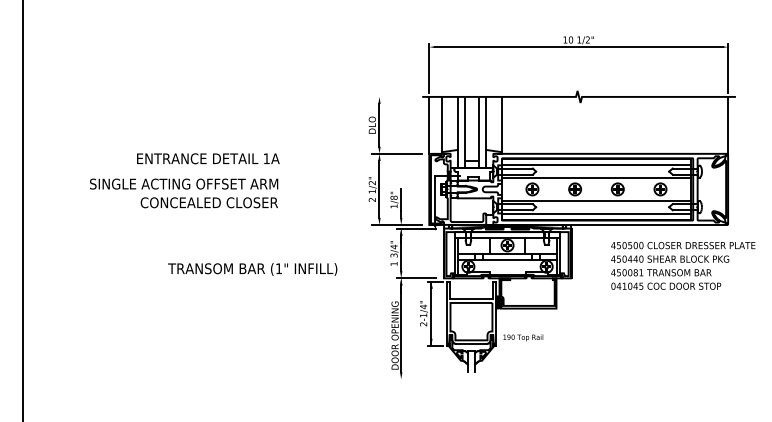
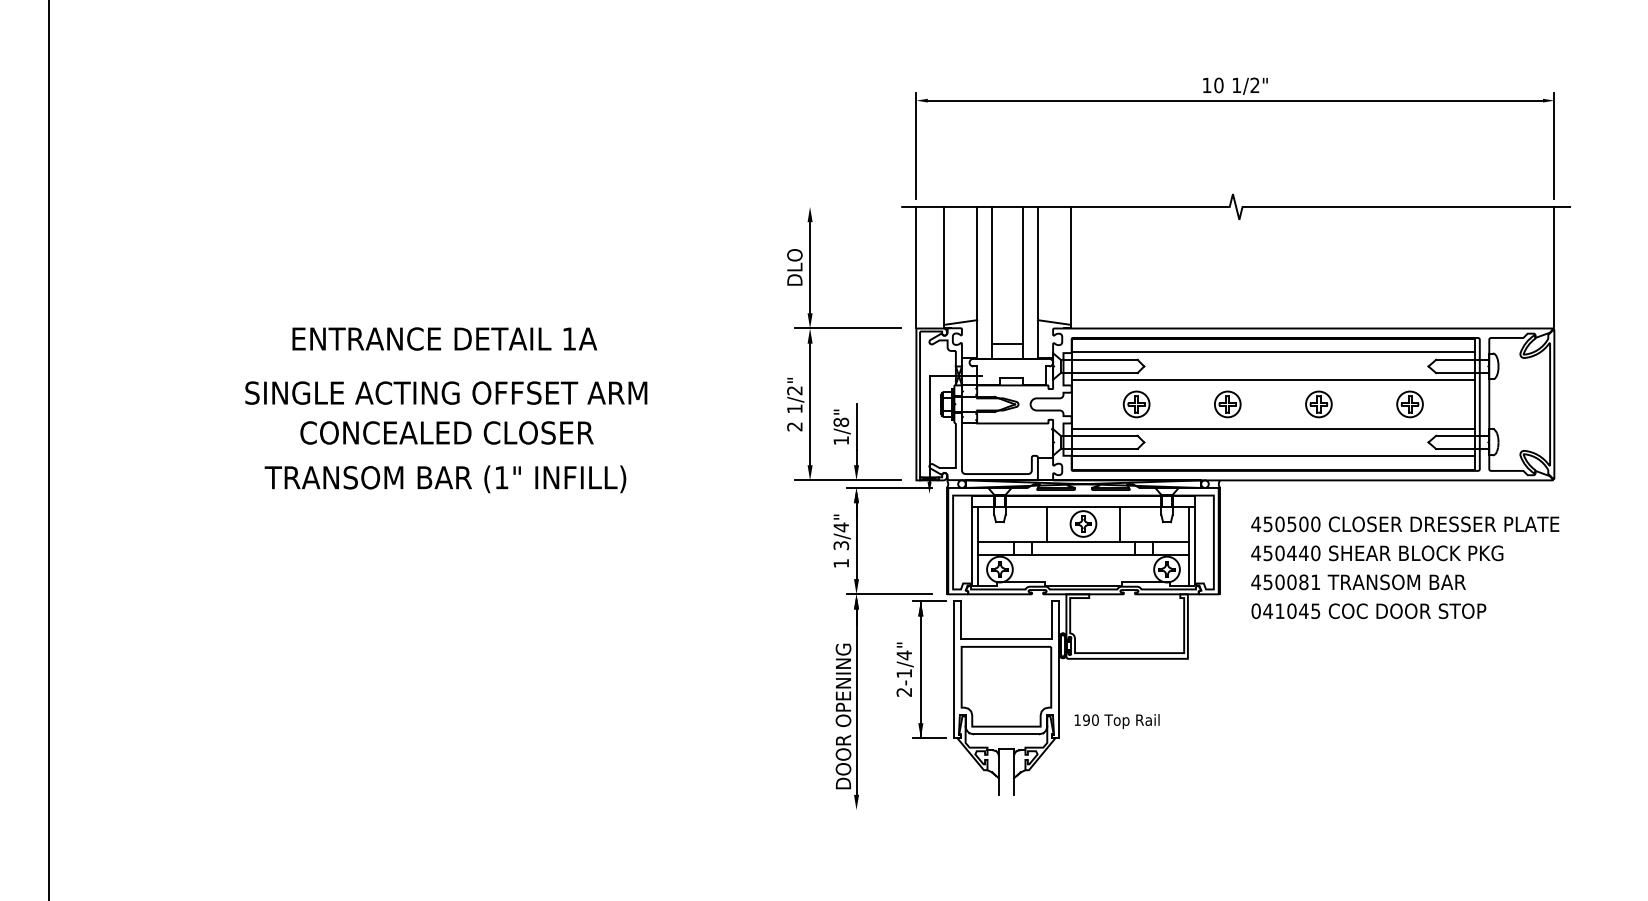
text: (184, 183) -> (447, 391), moved
text: (683, 265) -> (1405, 566), moved
text: (252, 269) -> (445, 479), moved

